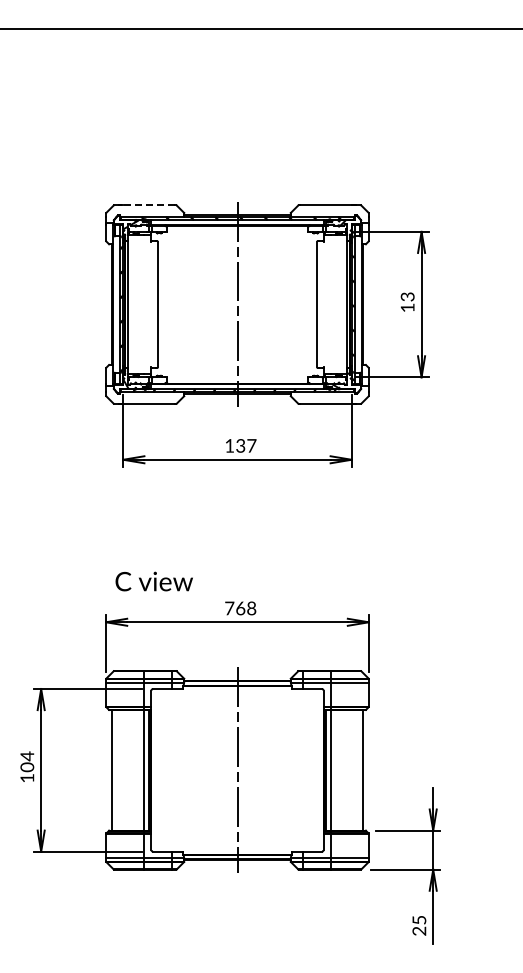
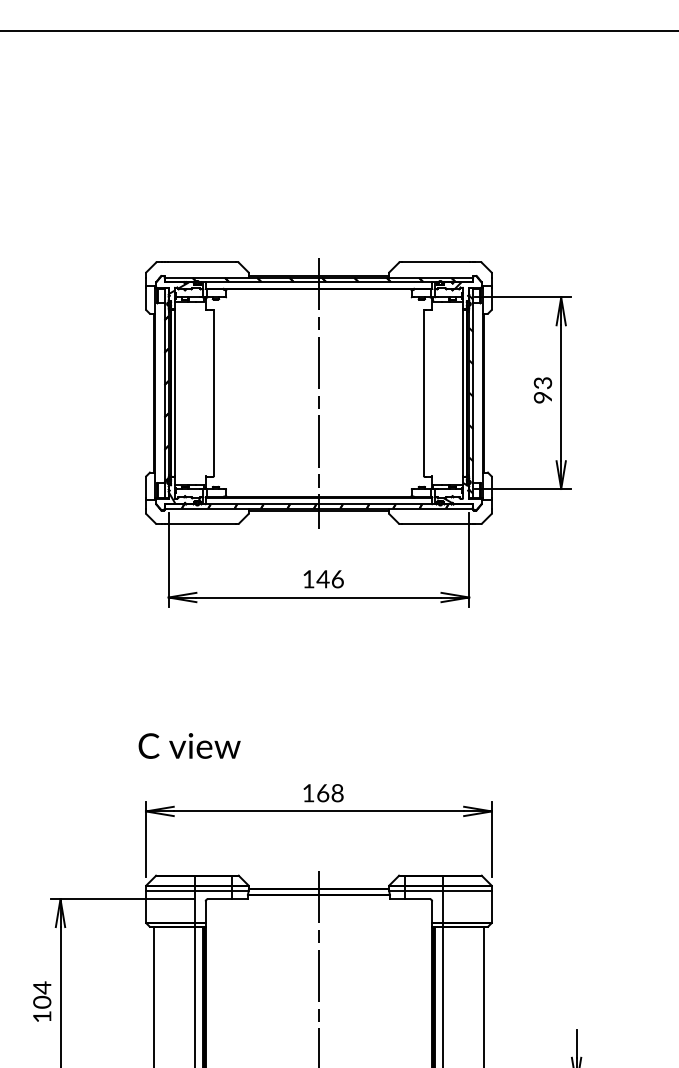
line: (148, 205) -> (201, 262), dashed -> solid
text: (407, 307) -> (542, 397), 13 -> 93
text: (245, 445) -> (329, 578), 137 -> 146
text: (153, 581) -> (188, 745), moved
text: (229, 608) -> (308, 793), 768 -> 168

